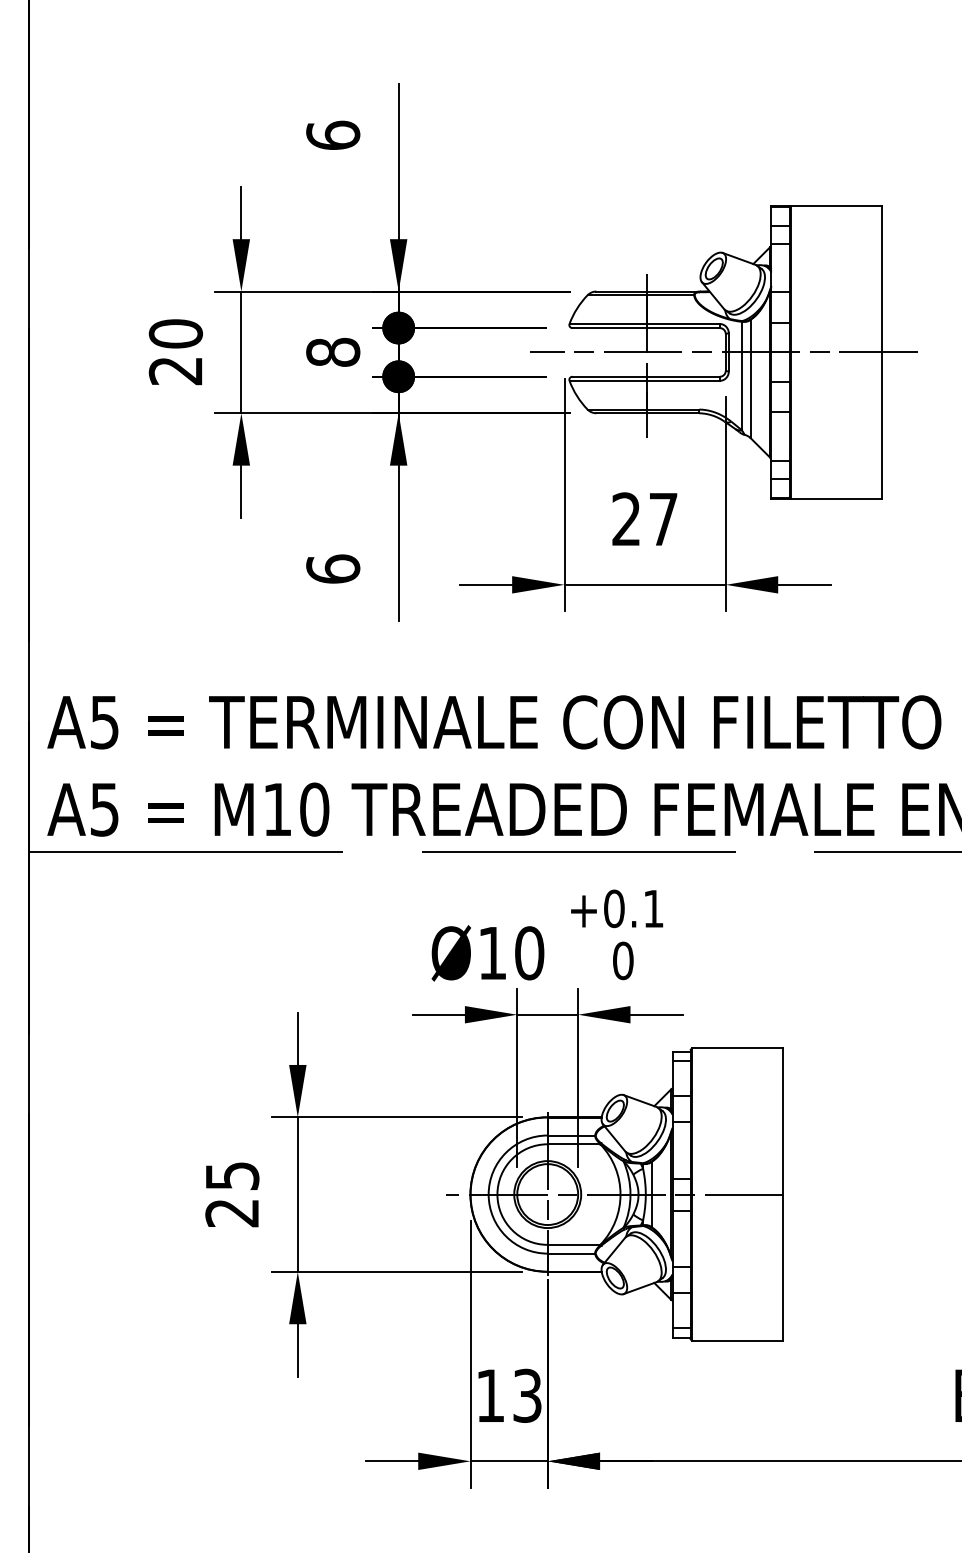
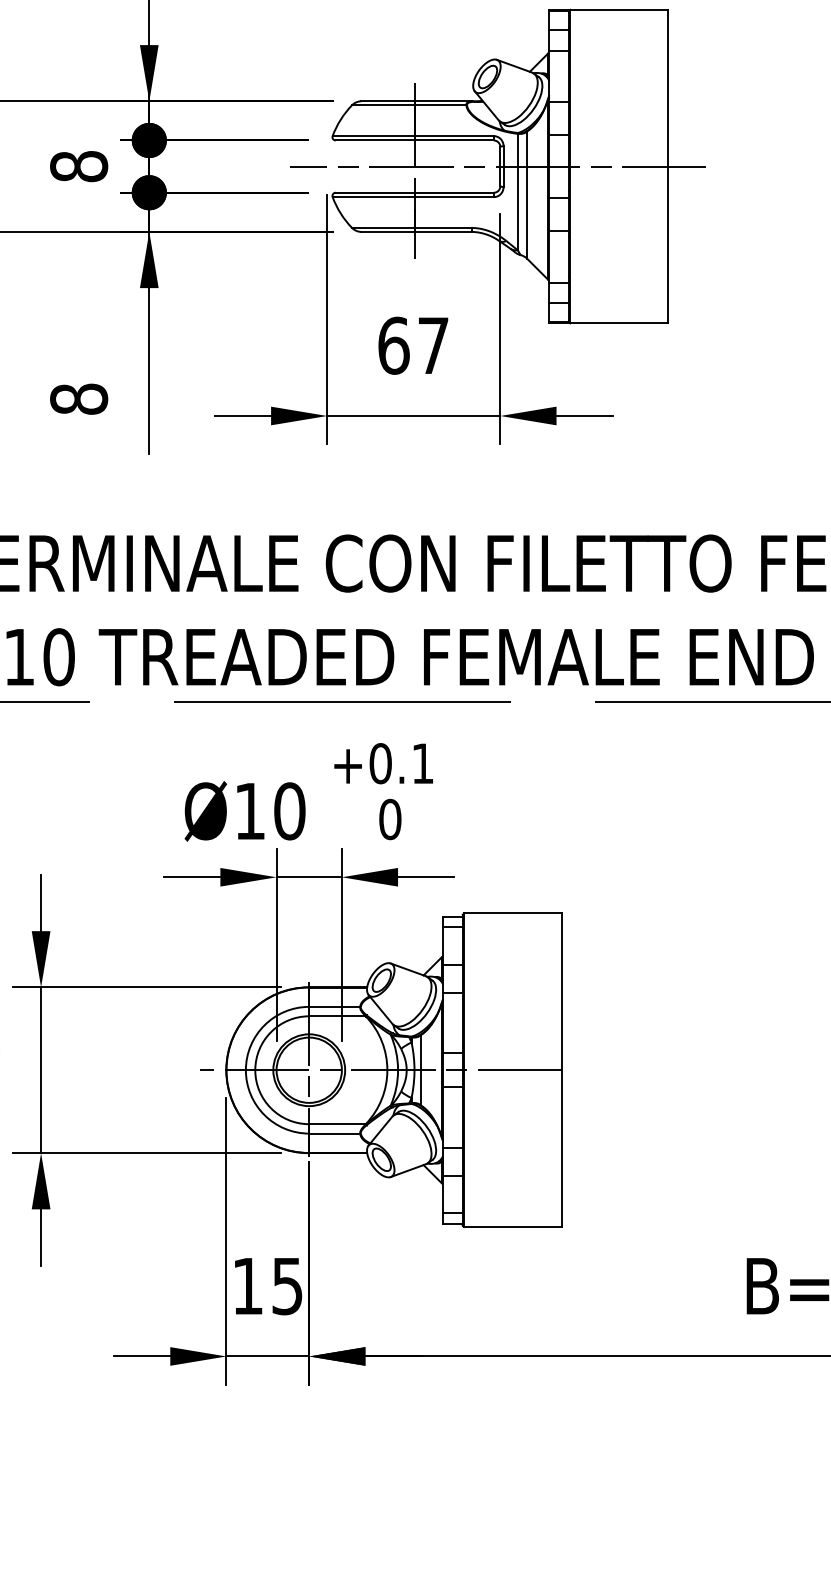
text: (626, 519) -> (393, 345), 27 -> 67
text: (333, 568) -> (79, 398), 6 -> 8
text: (527, 1395) -> (287, 1285), 13 -> 15

